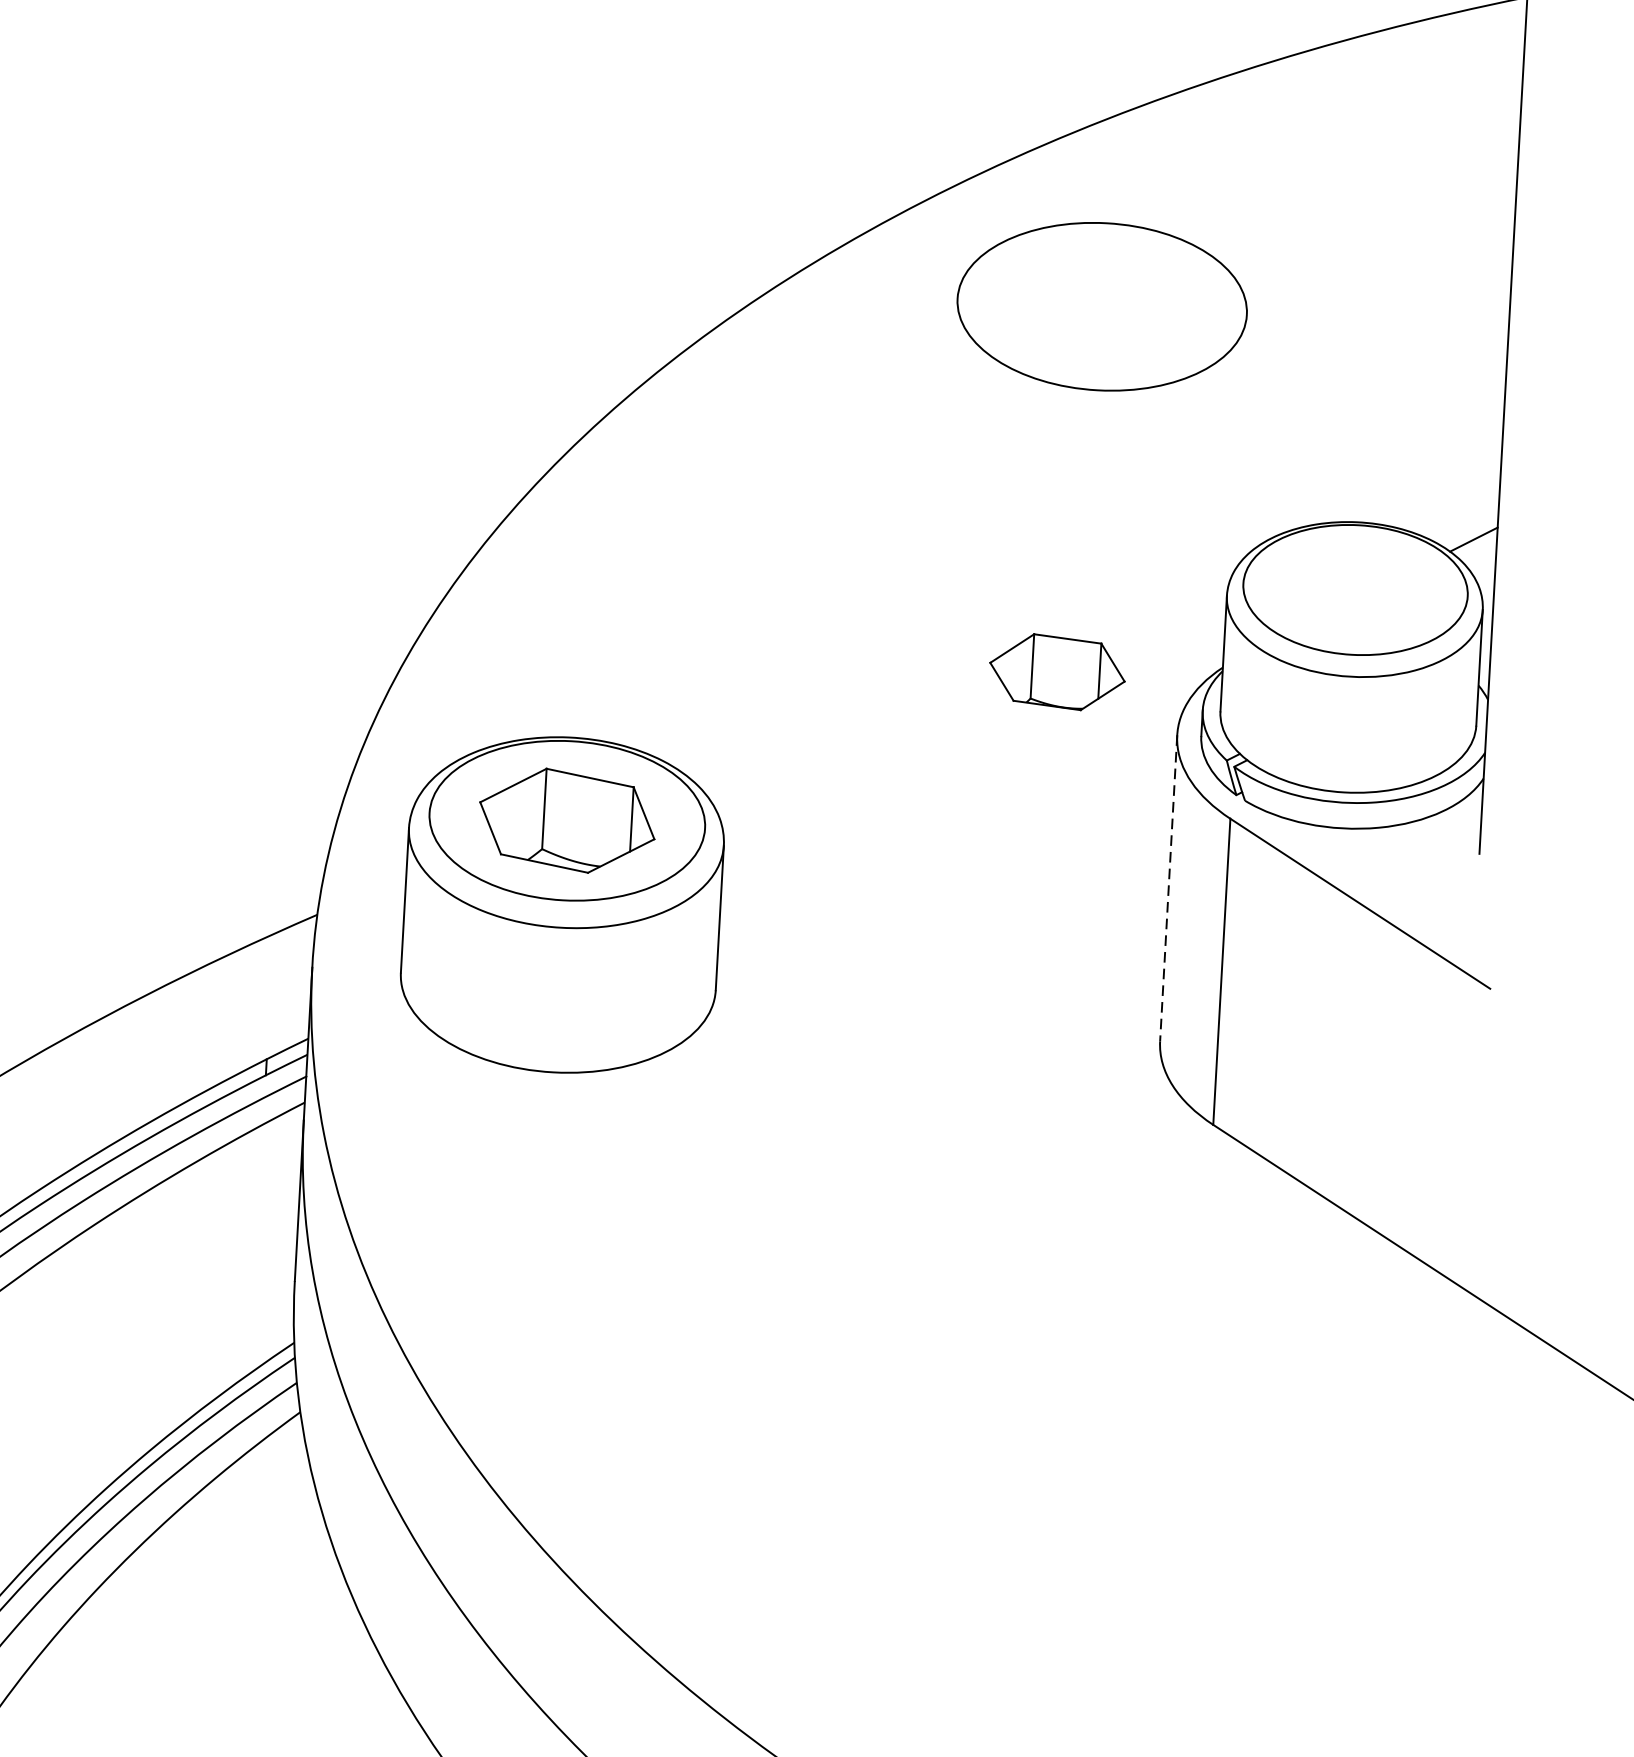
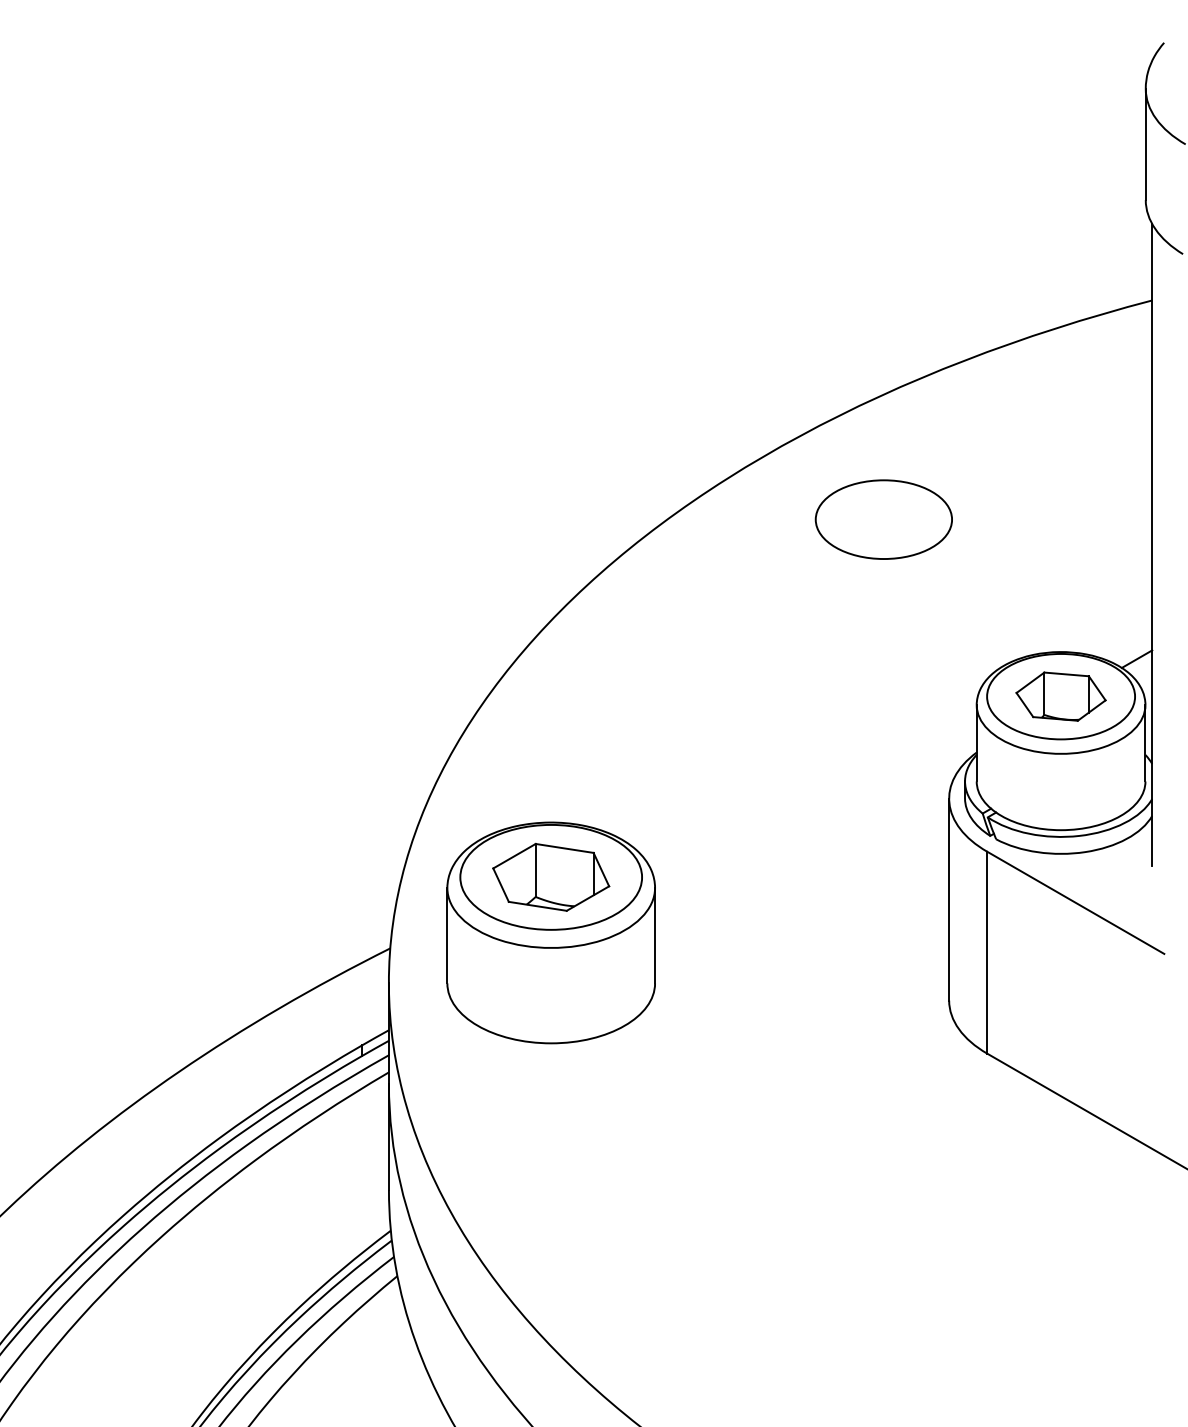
part: (1101, 306) -> (883, 519), size x0.71
part: (1056, 671) -> (1060, 696), moved
line: (1169, 888) -> (949, 899), dashed -> solid

